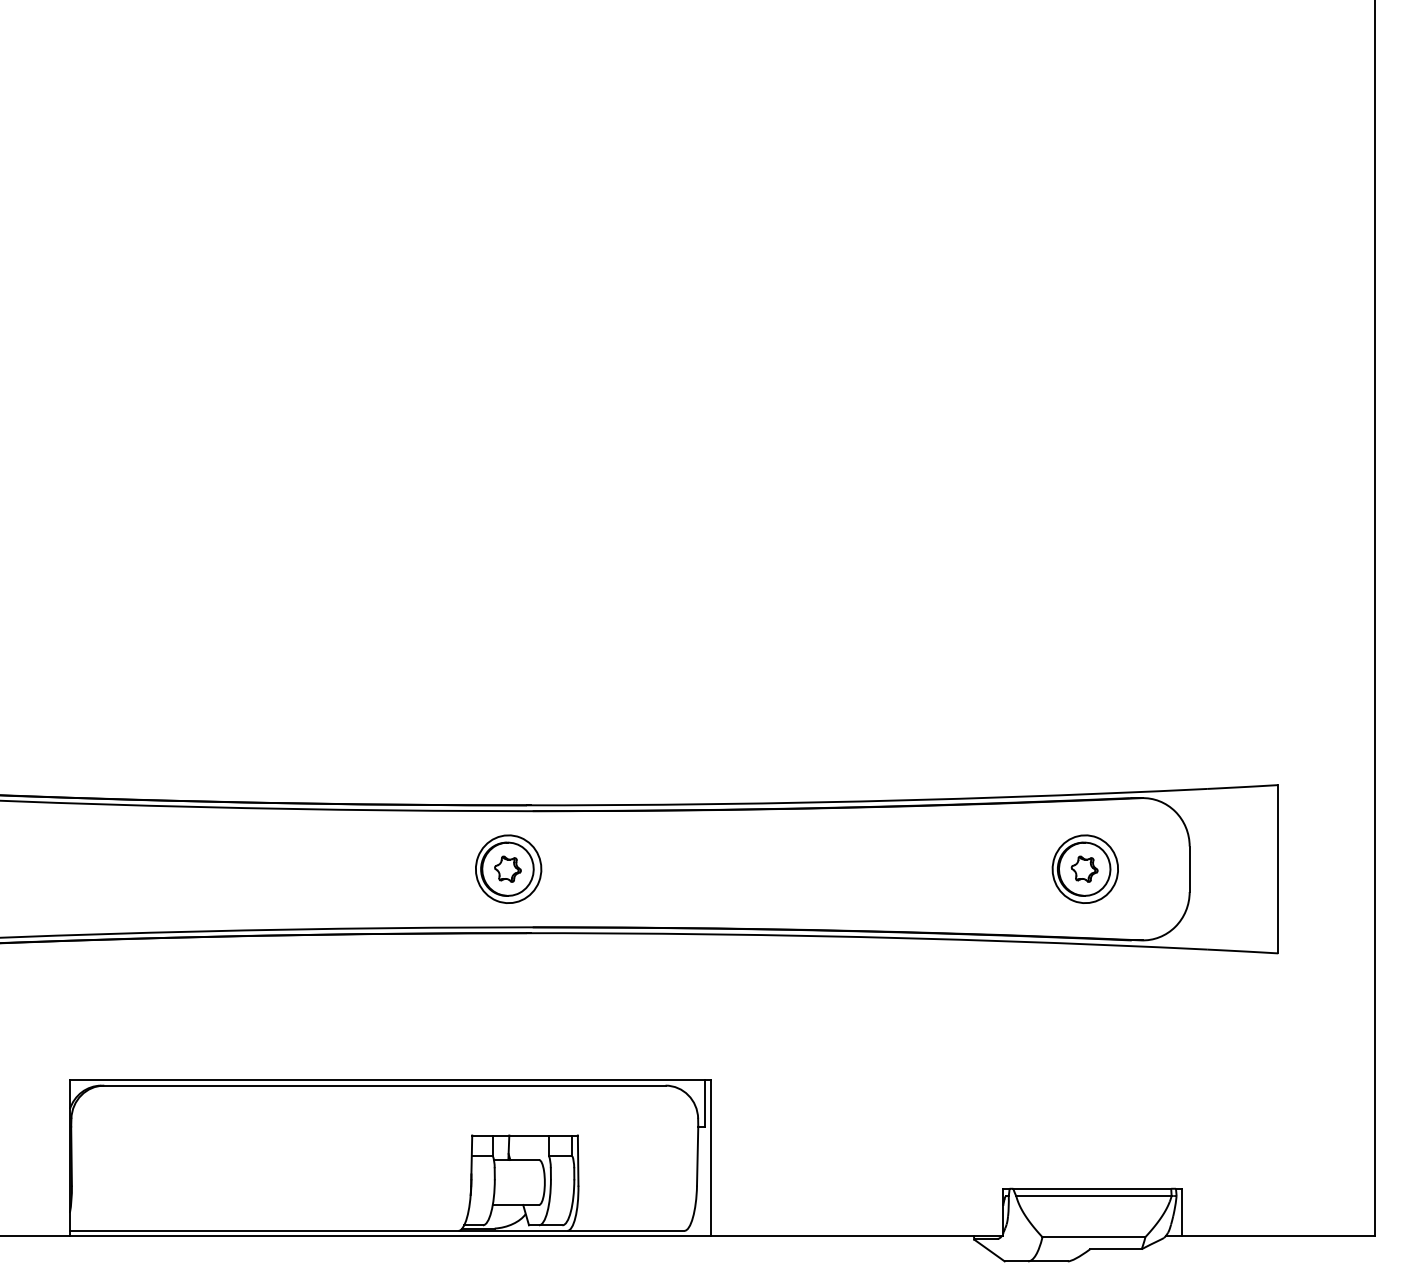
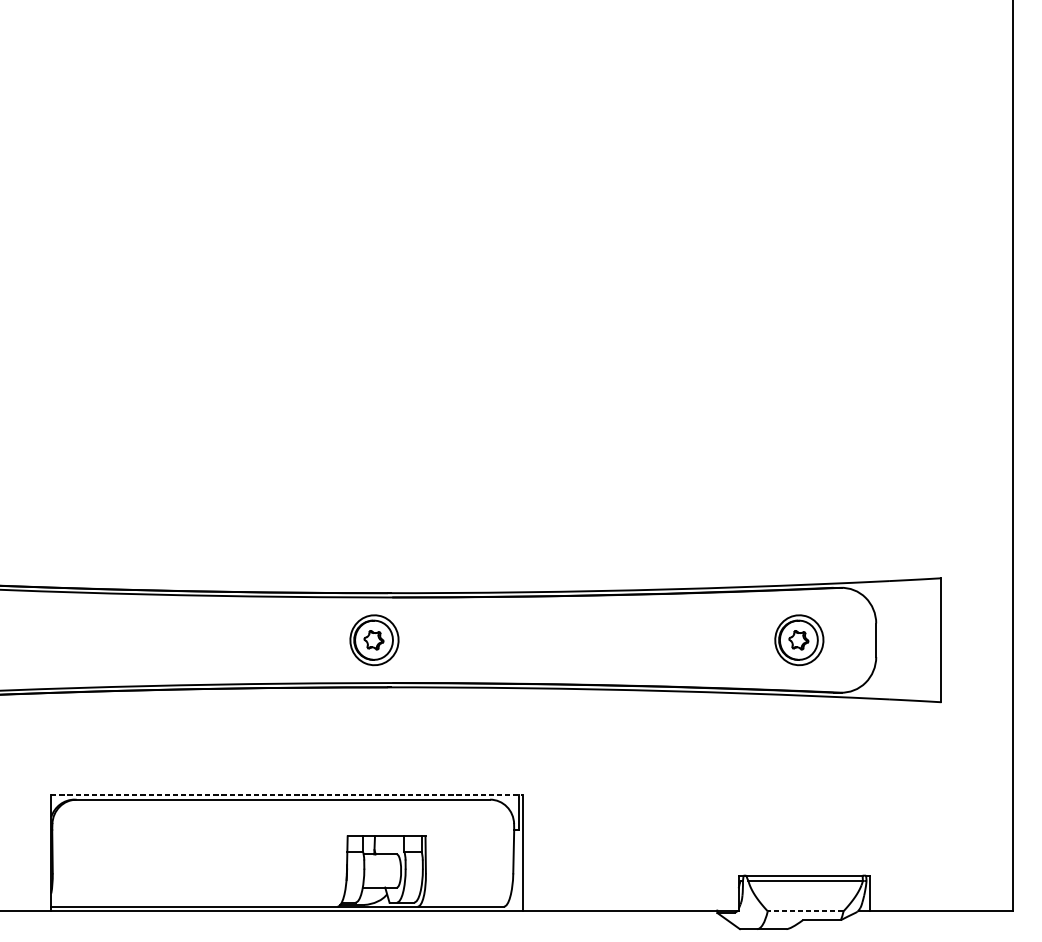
line: (390, 1079) -> (287, 795), solid -> dashed
line: (1093, 1237) -> (805, 911), solid -> dashed

